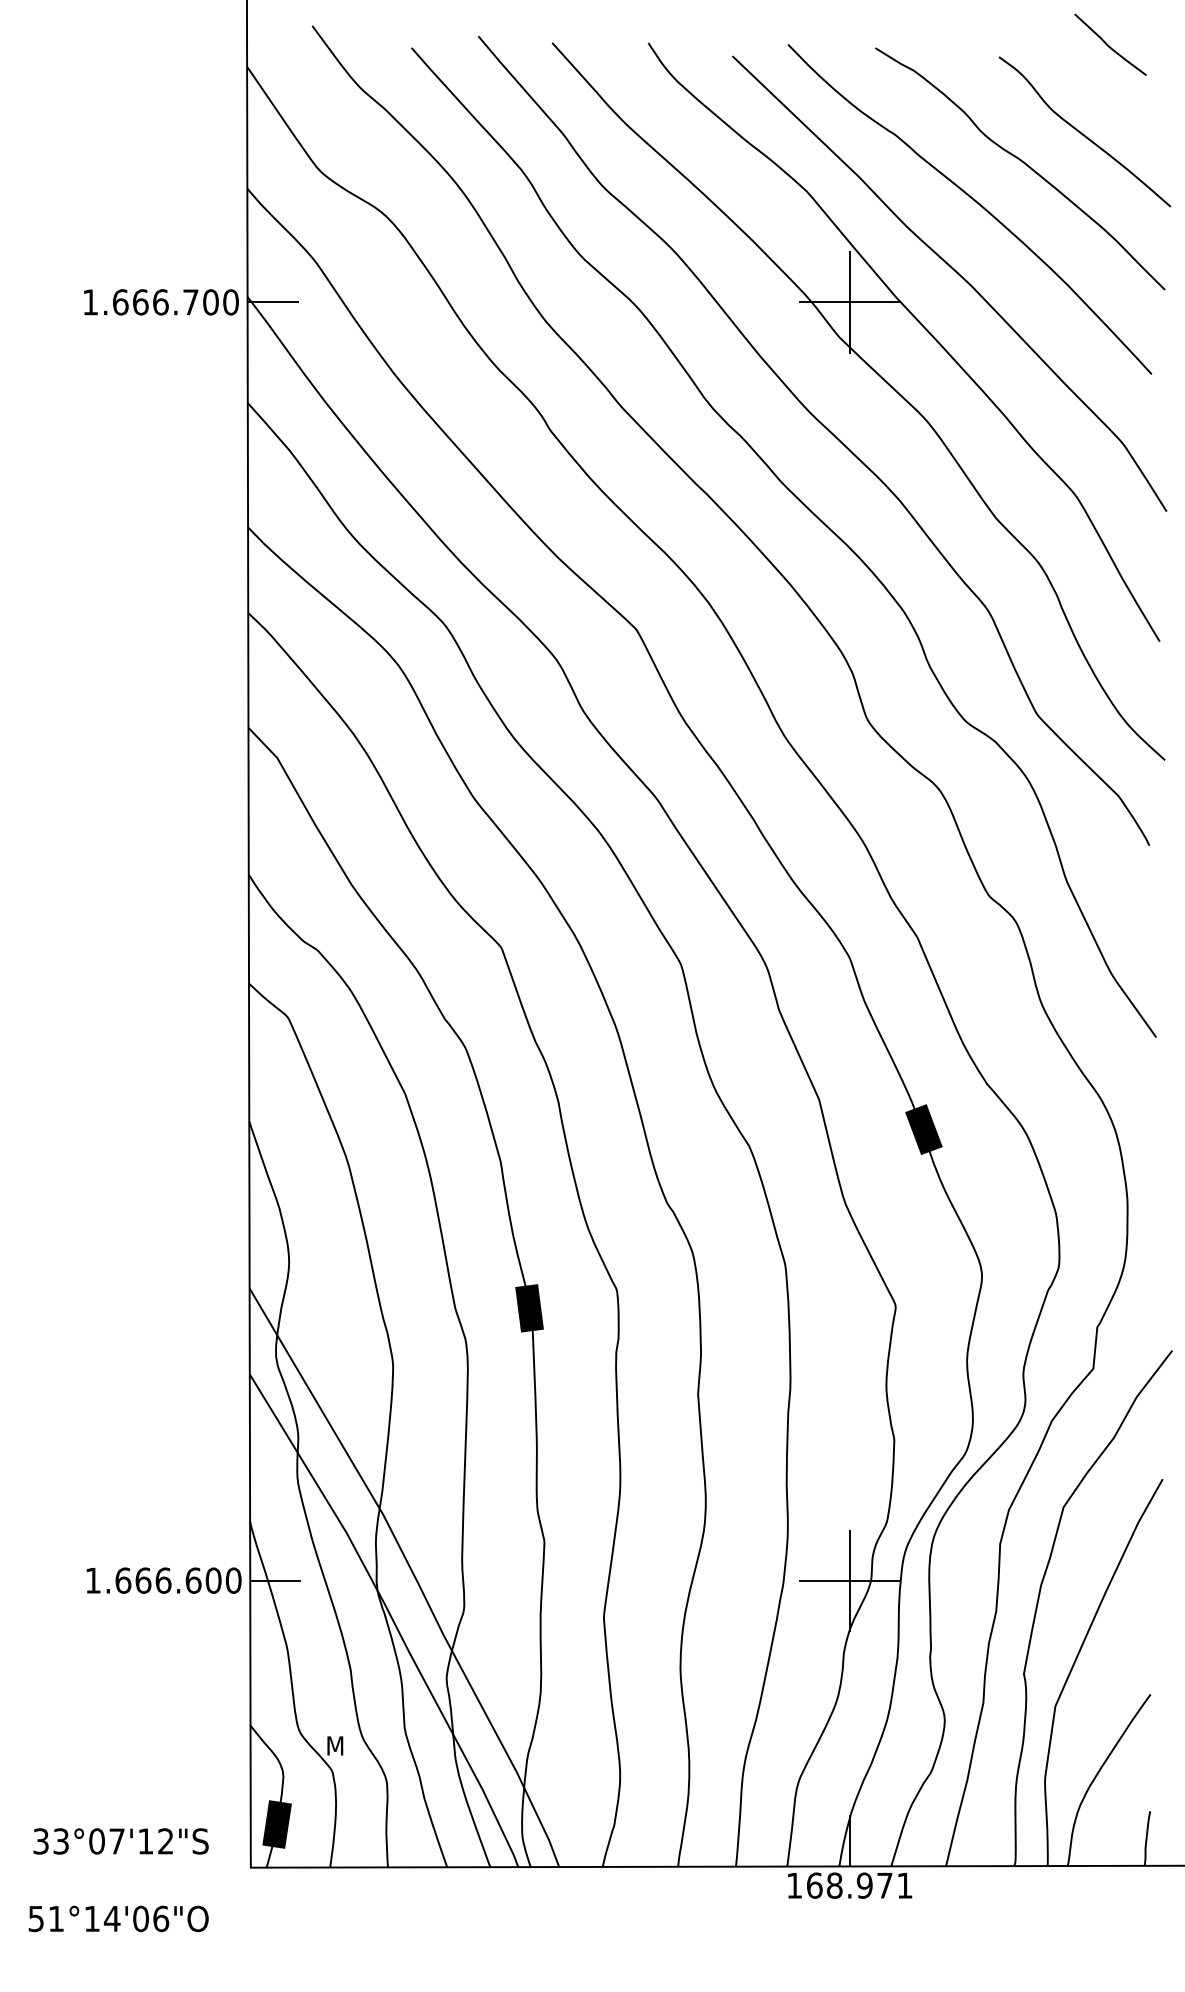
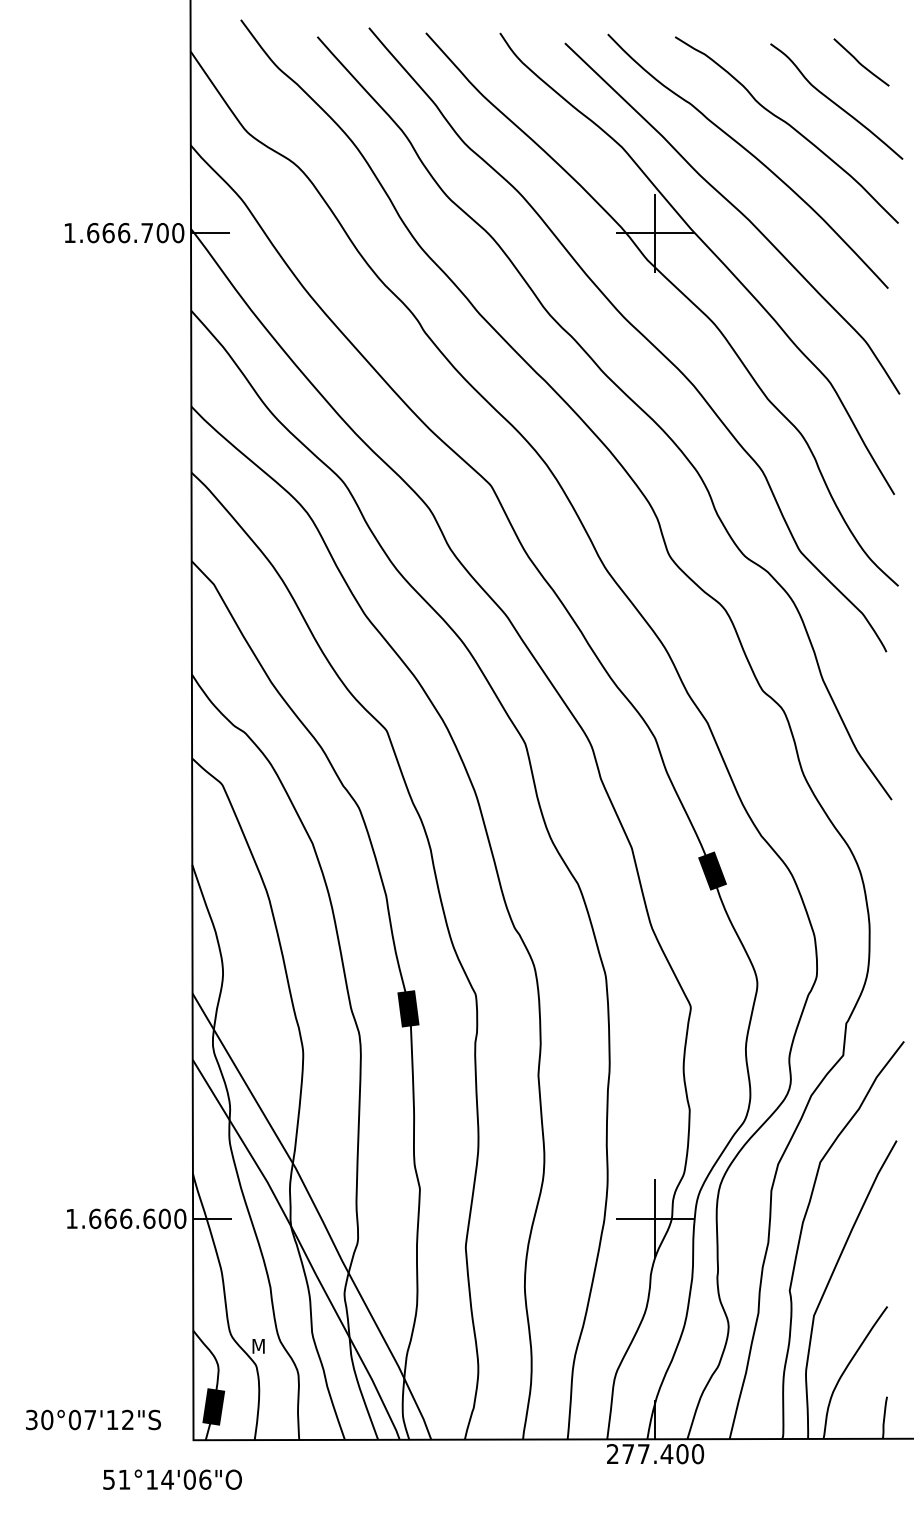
curve: (1109, 44) -> (860, 62), moved
text: (61, 1840) -> (47, 1419), 33°07'12"S -> 30°07'12"S
text: (849, 1886) -> (655, 1454), 168.971 -> 277.400
text: (118, 1918) -> (172, 1479), moved

